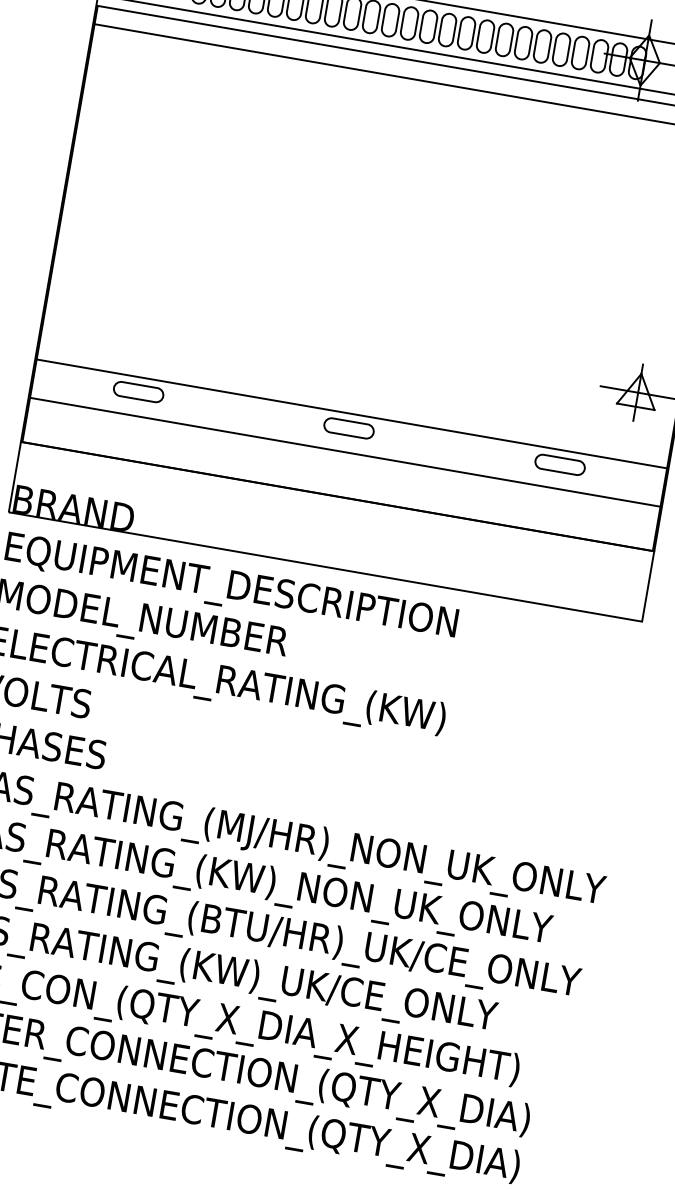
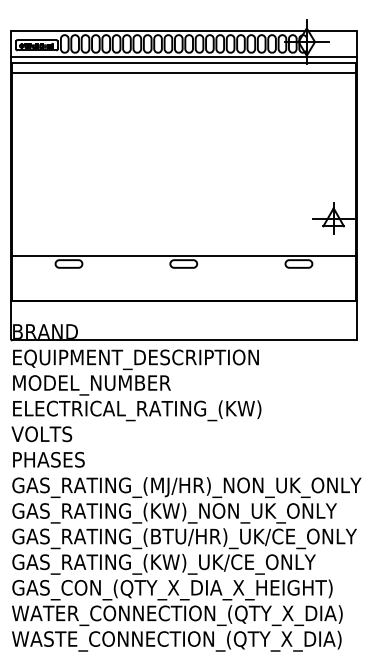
line: (344, 451) -> (183, 276), removed

